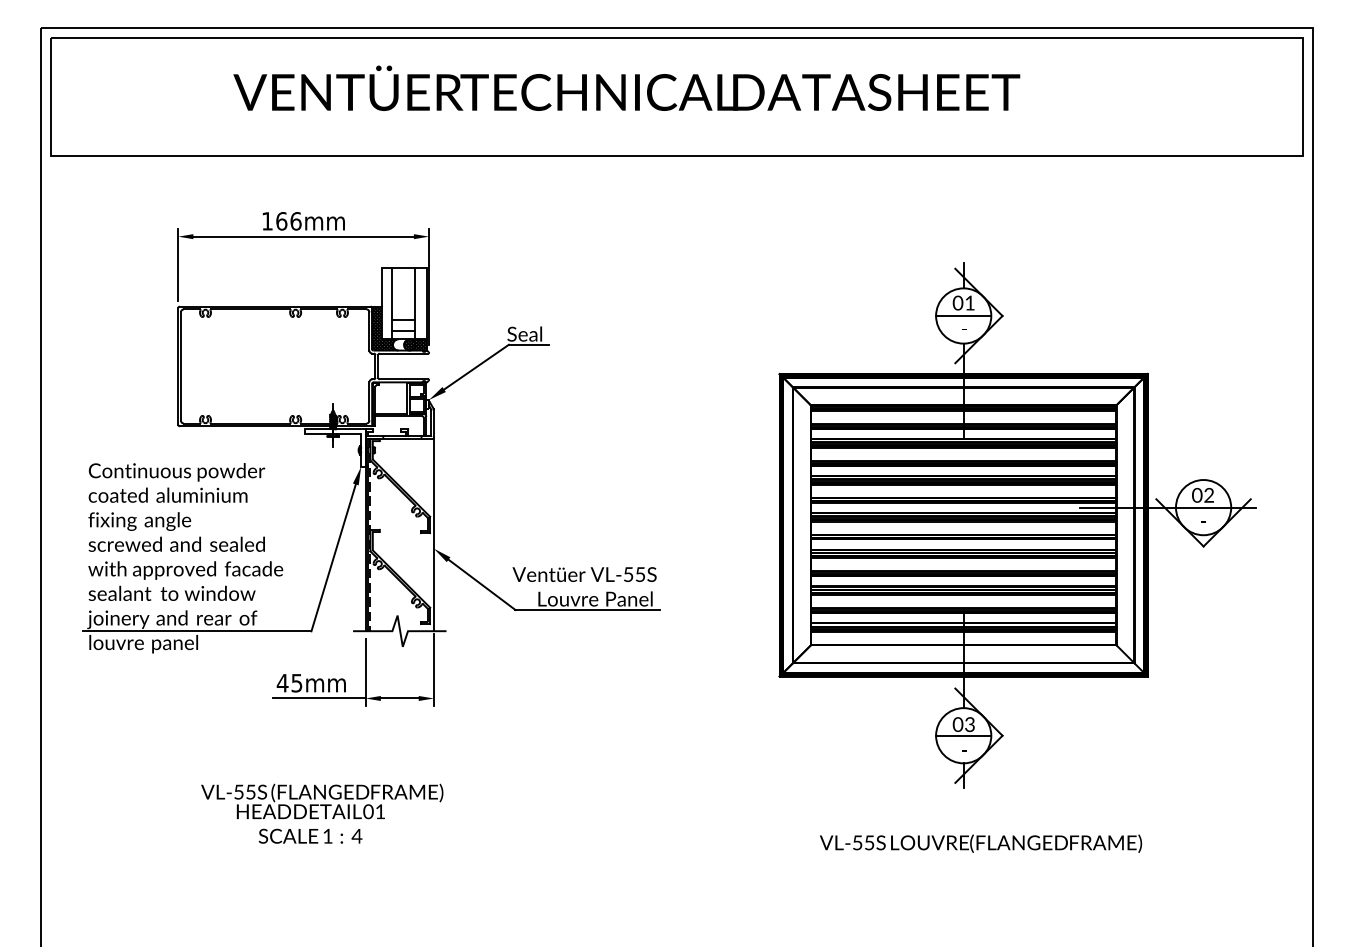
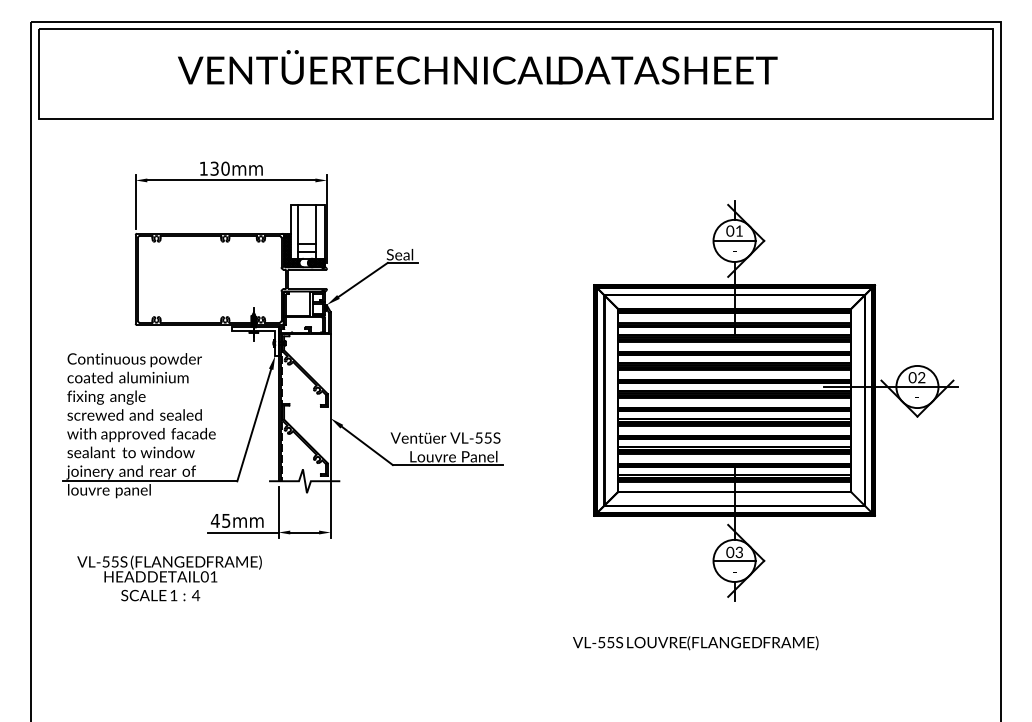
text: (288, 220) -> (219, 168), 166mm -> 130mm
text: (322, 813) -> (169, 578), moved
text: (980, 844) -> (695, 643), moved

